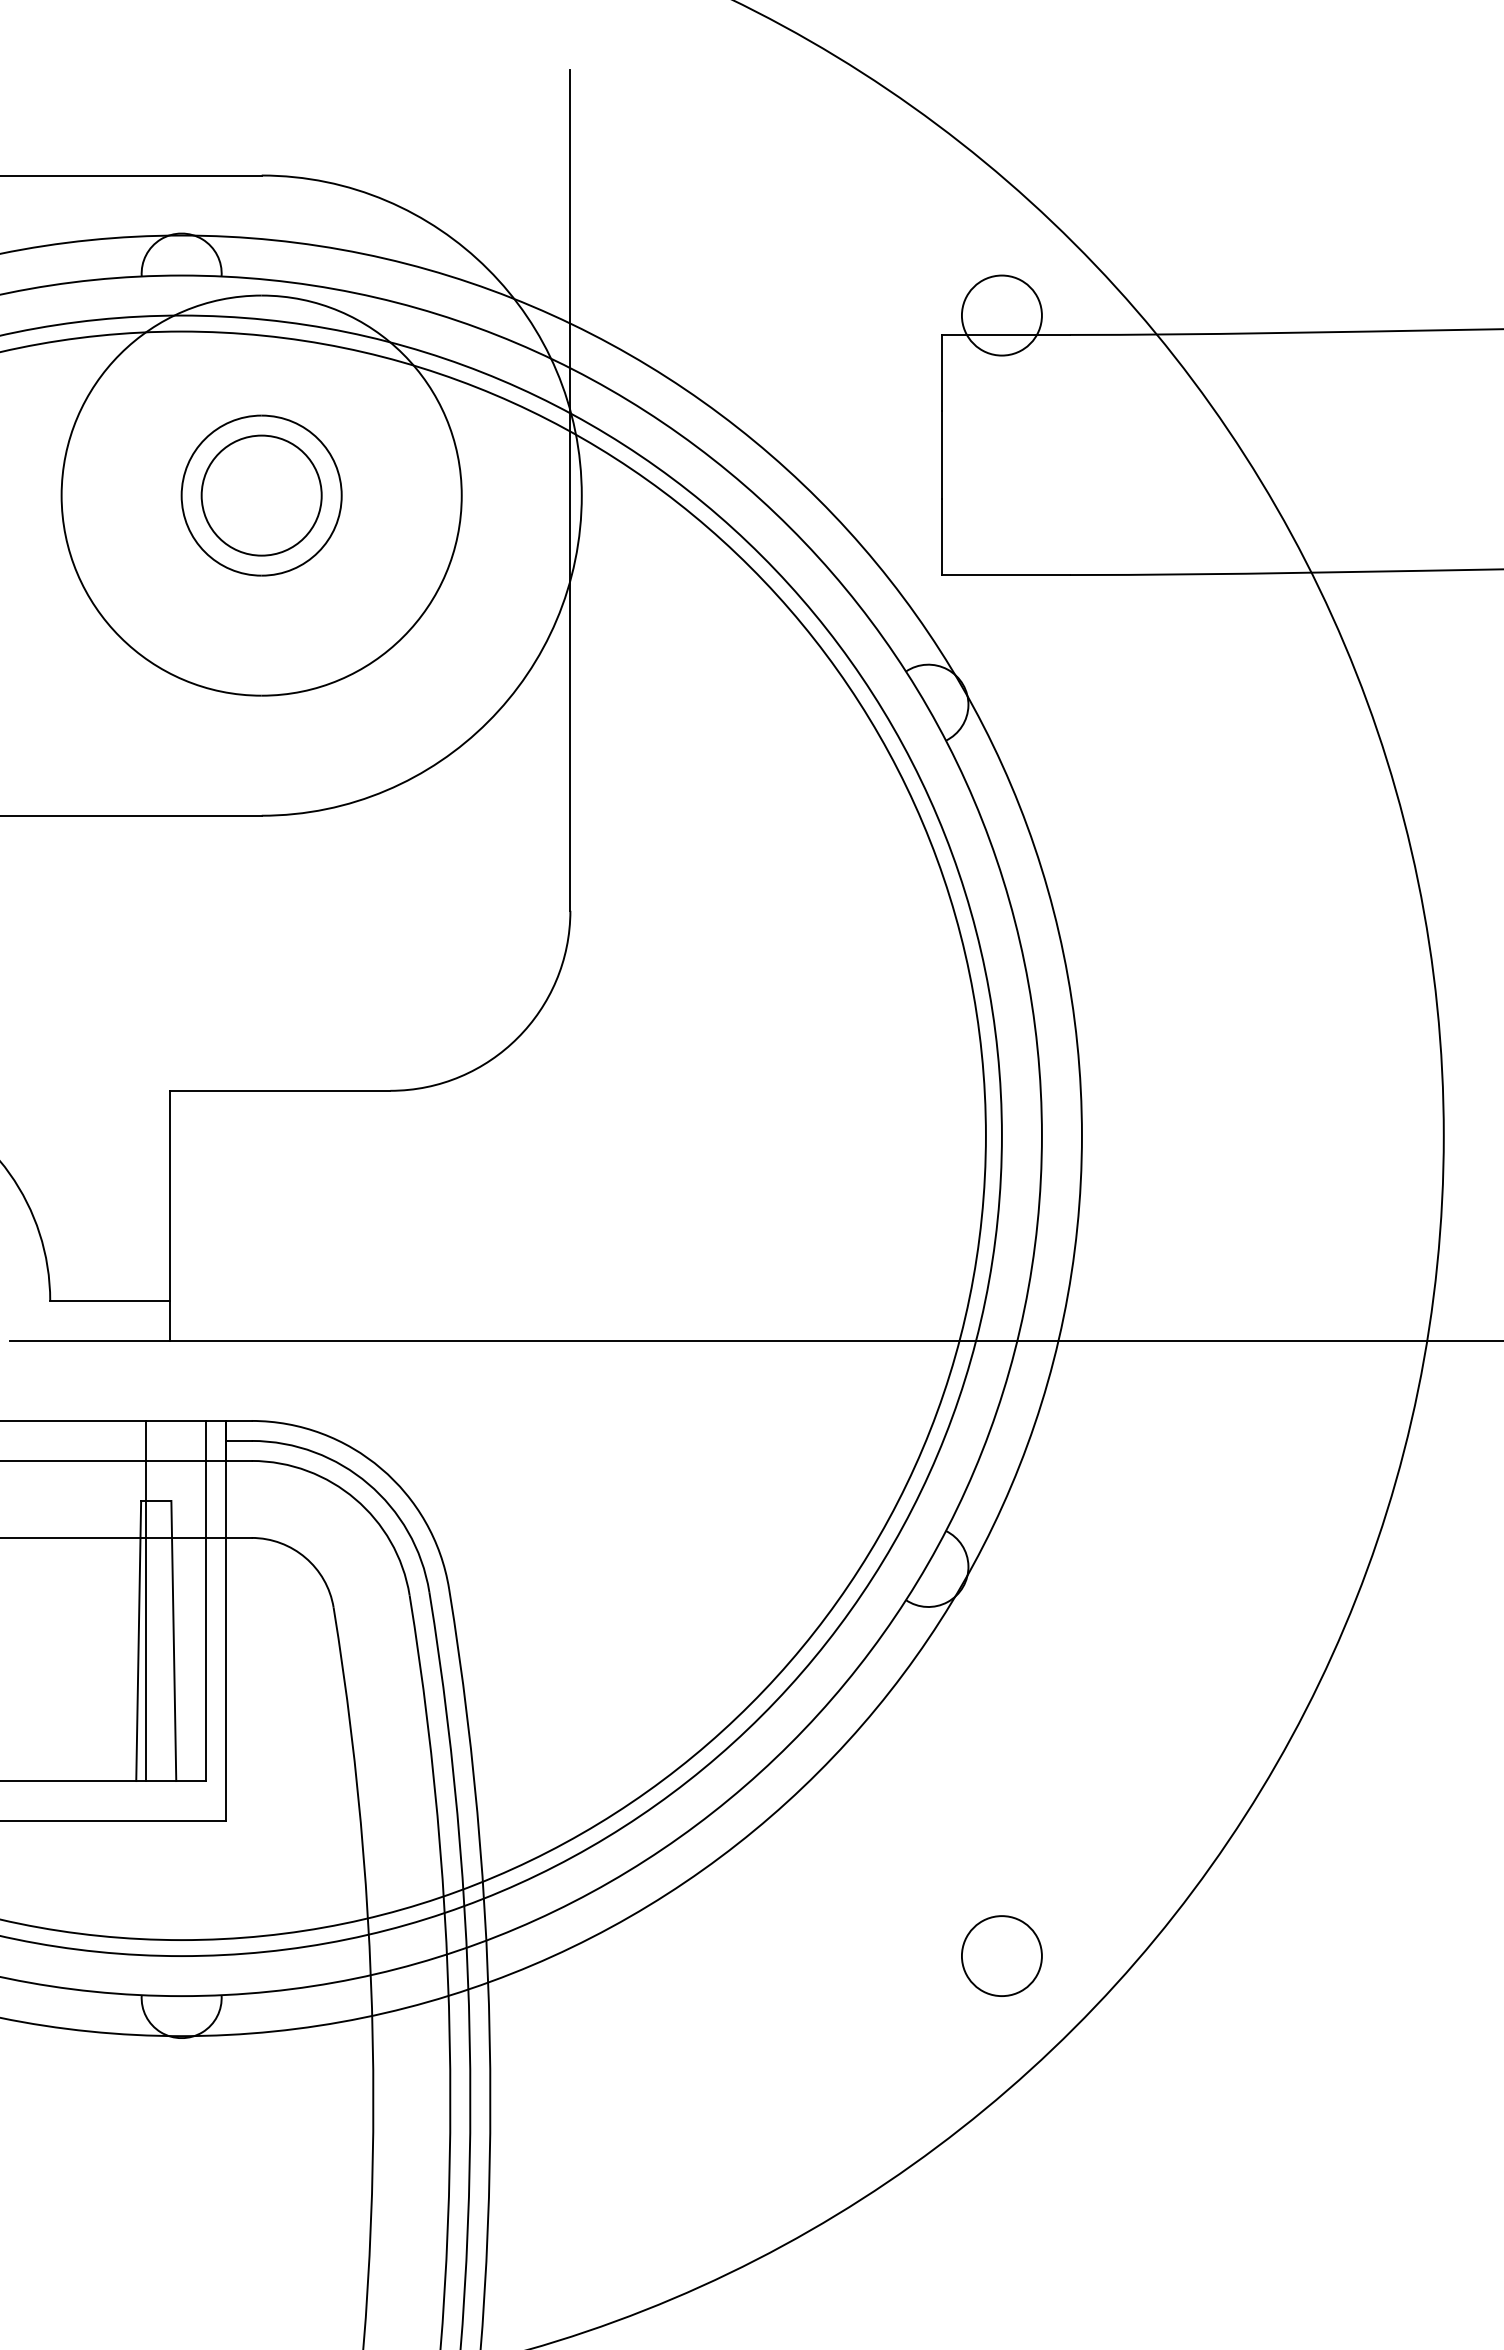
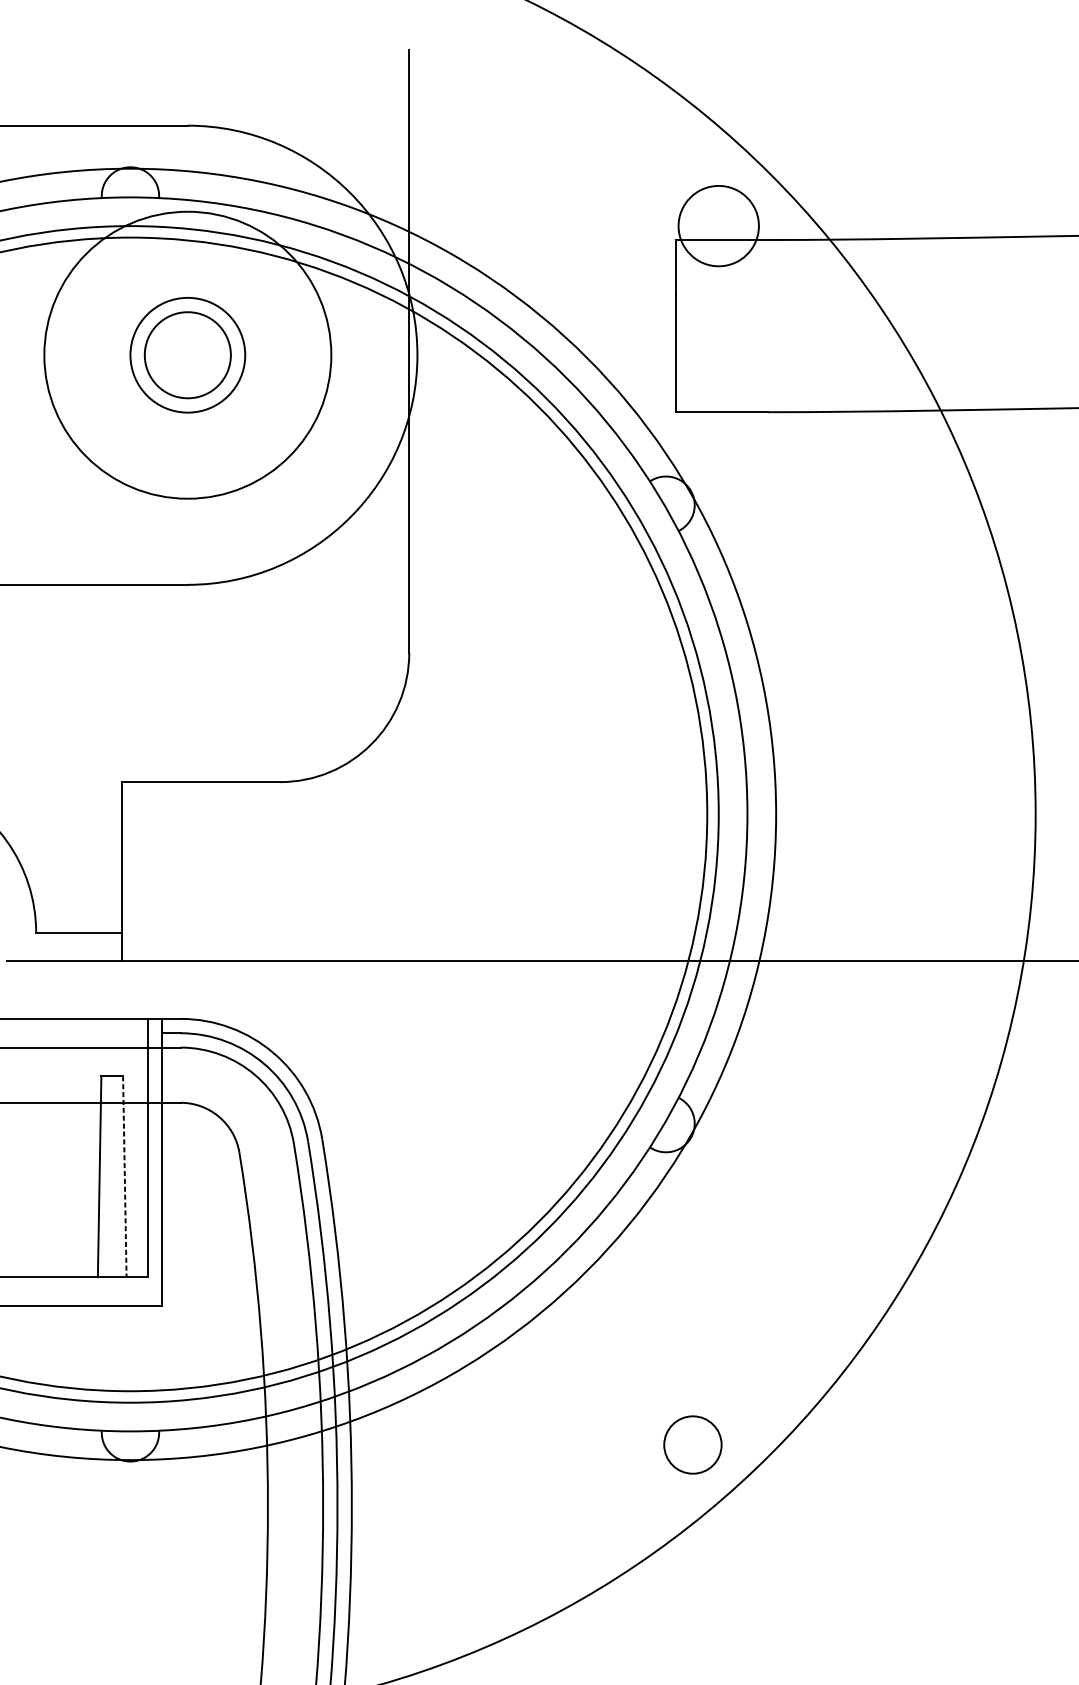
circle: (1001, 315) -> (718, 226), size x1.4
line: (146, 1600) -> (105, 1147), removed
line: (173, 1641) -> (124, 1177), solid -> dashed
circle: (1001, 1955) -> (692, 1444), moved

